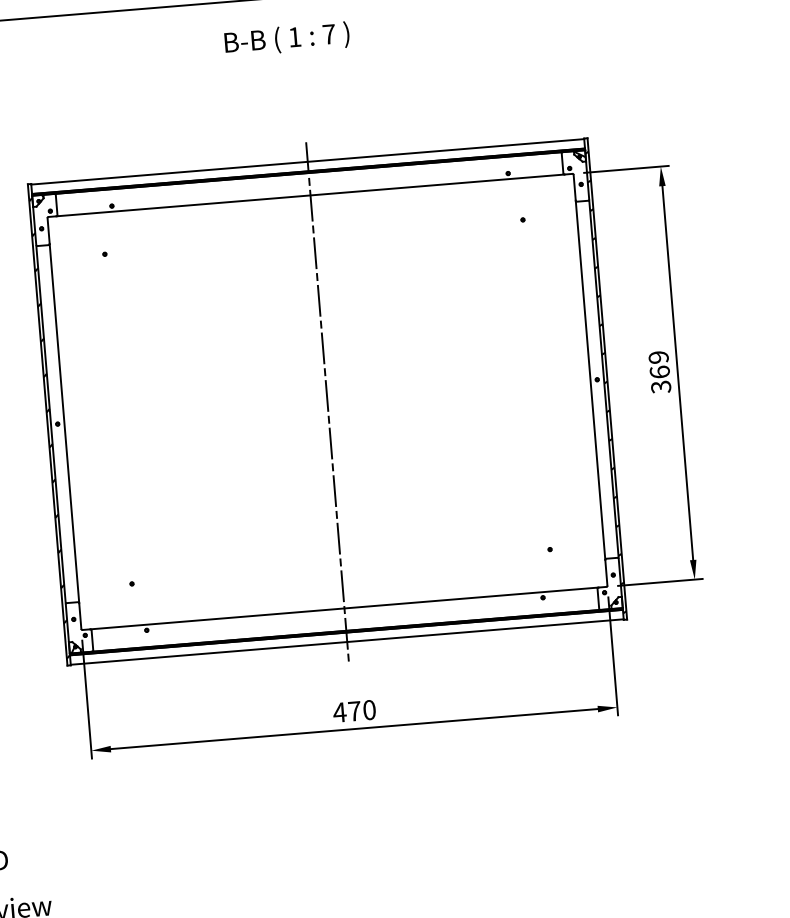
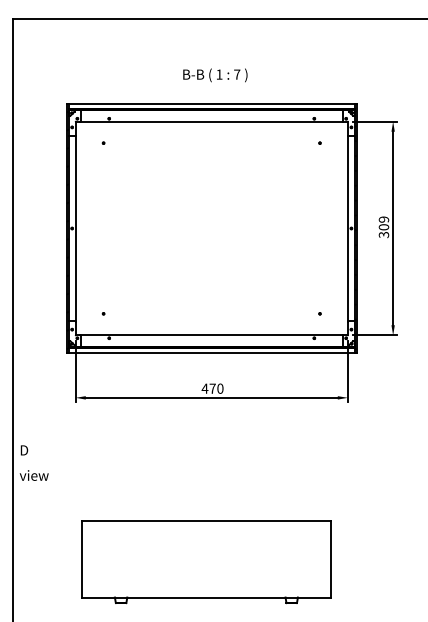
text: (287, 39) -> (215, 75), moved
text: (659, 372) -> (383, 227), 369 -> 309
line: (326, 401) -> (211, 228), removed

